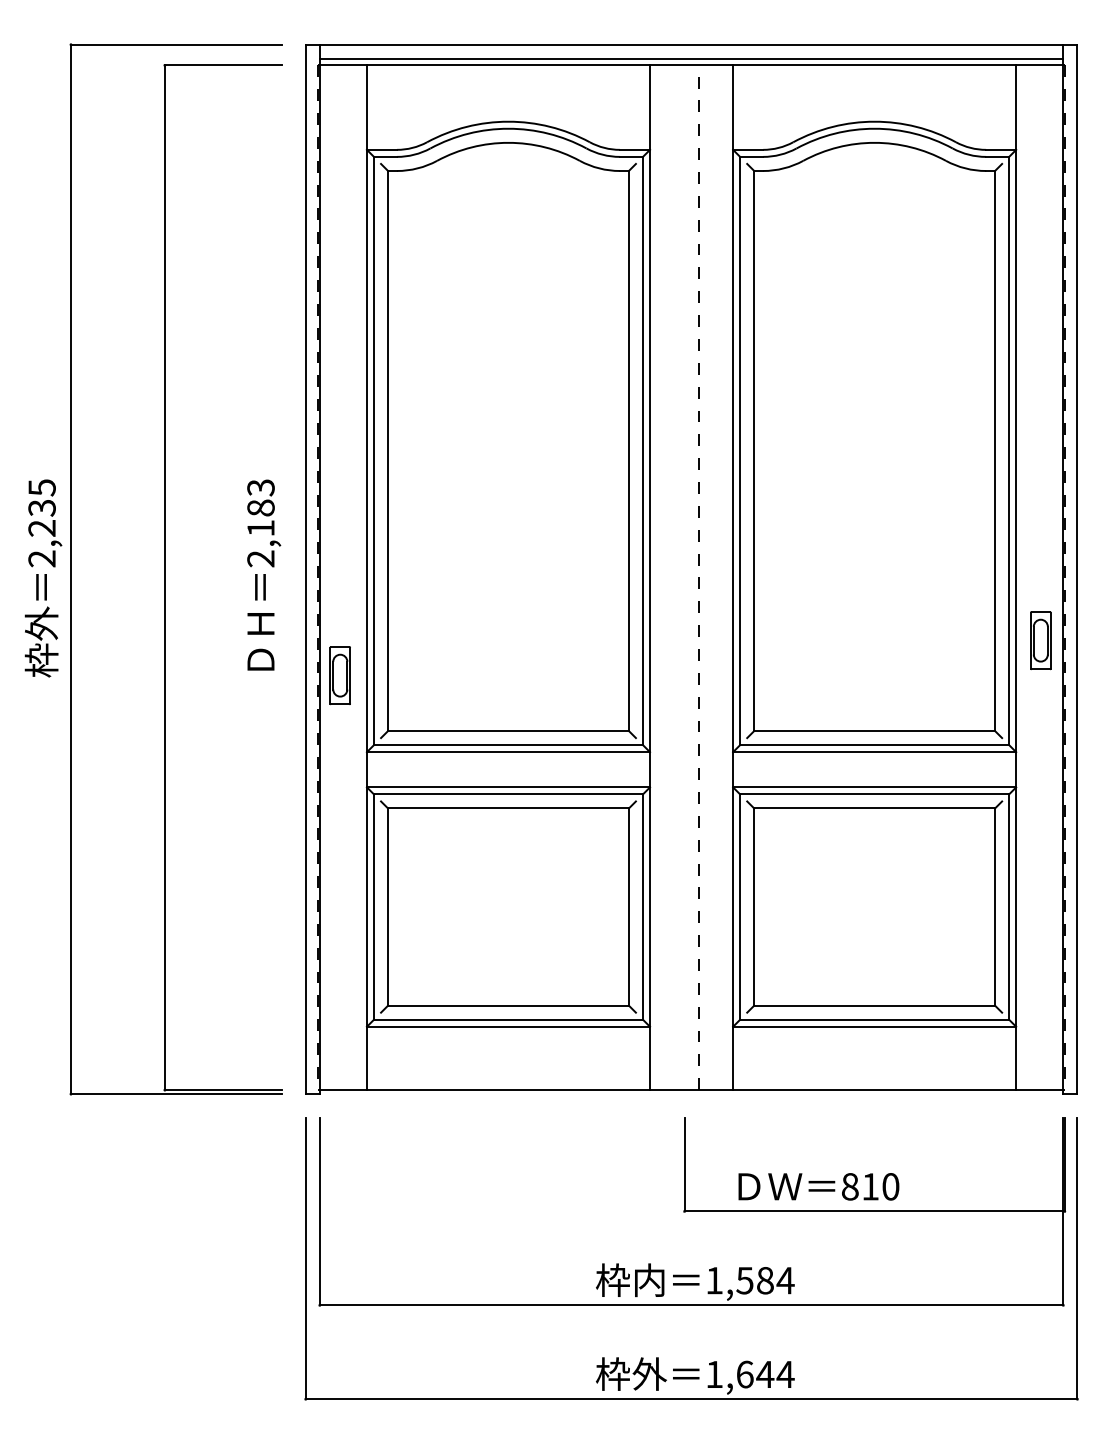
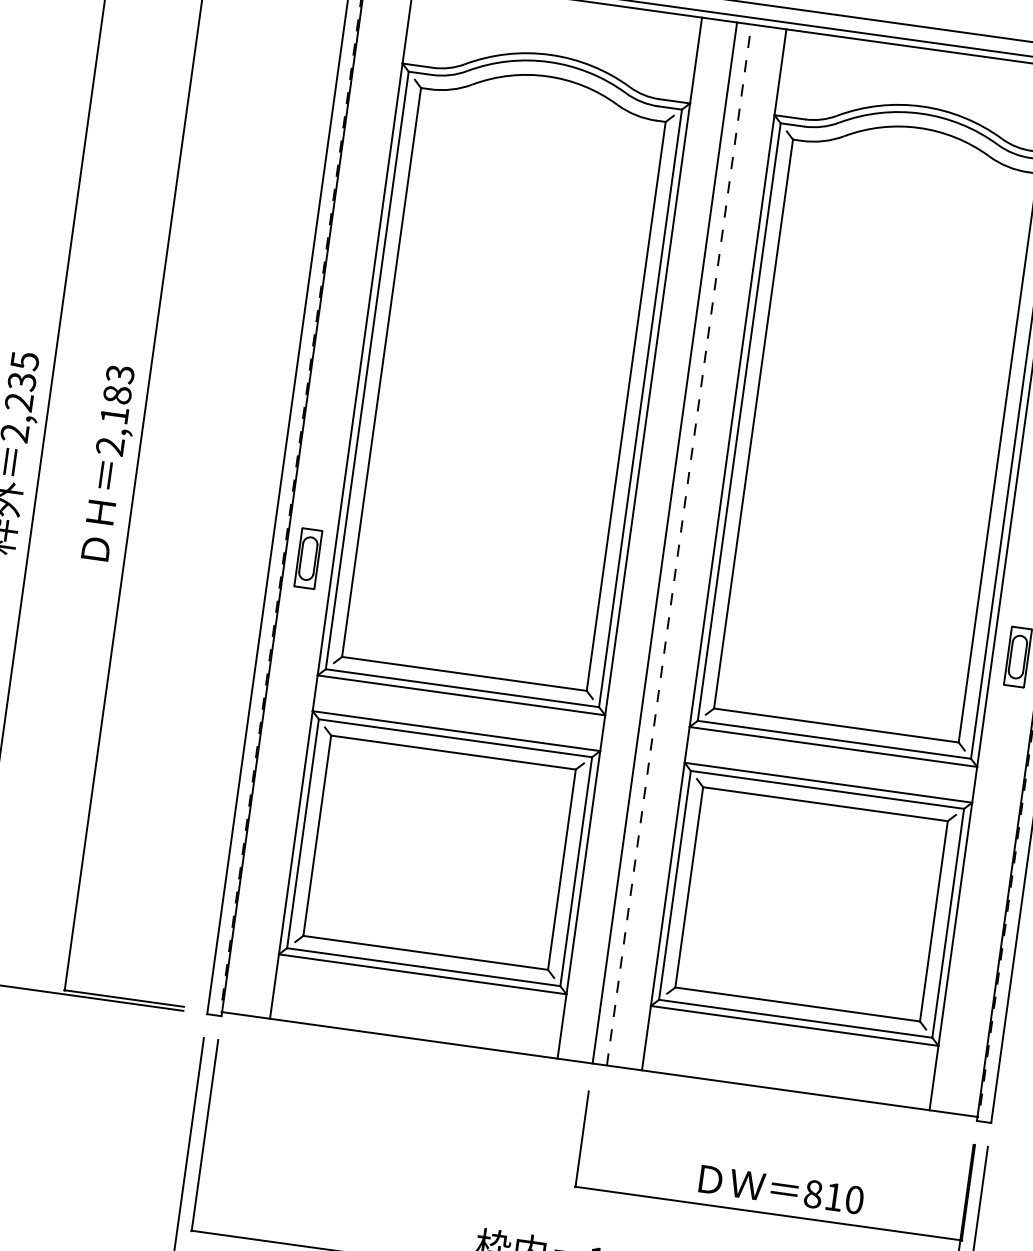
text: (264, 574) -> (111, 462), moved
line: (684, 577) -> (664, 542), added
part: (339, 675) -> (307, 558), moved
text: (818, 1186) -> (781, 1189), moved

